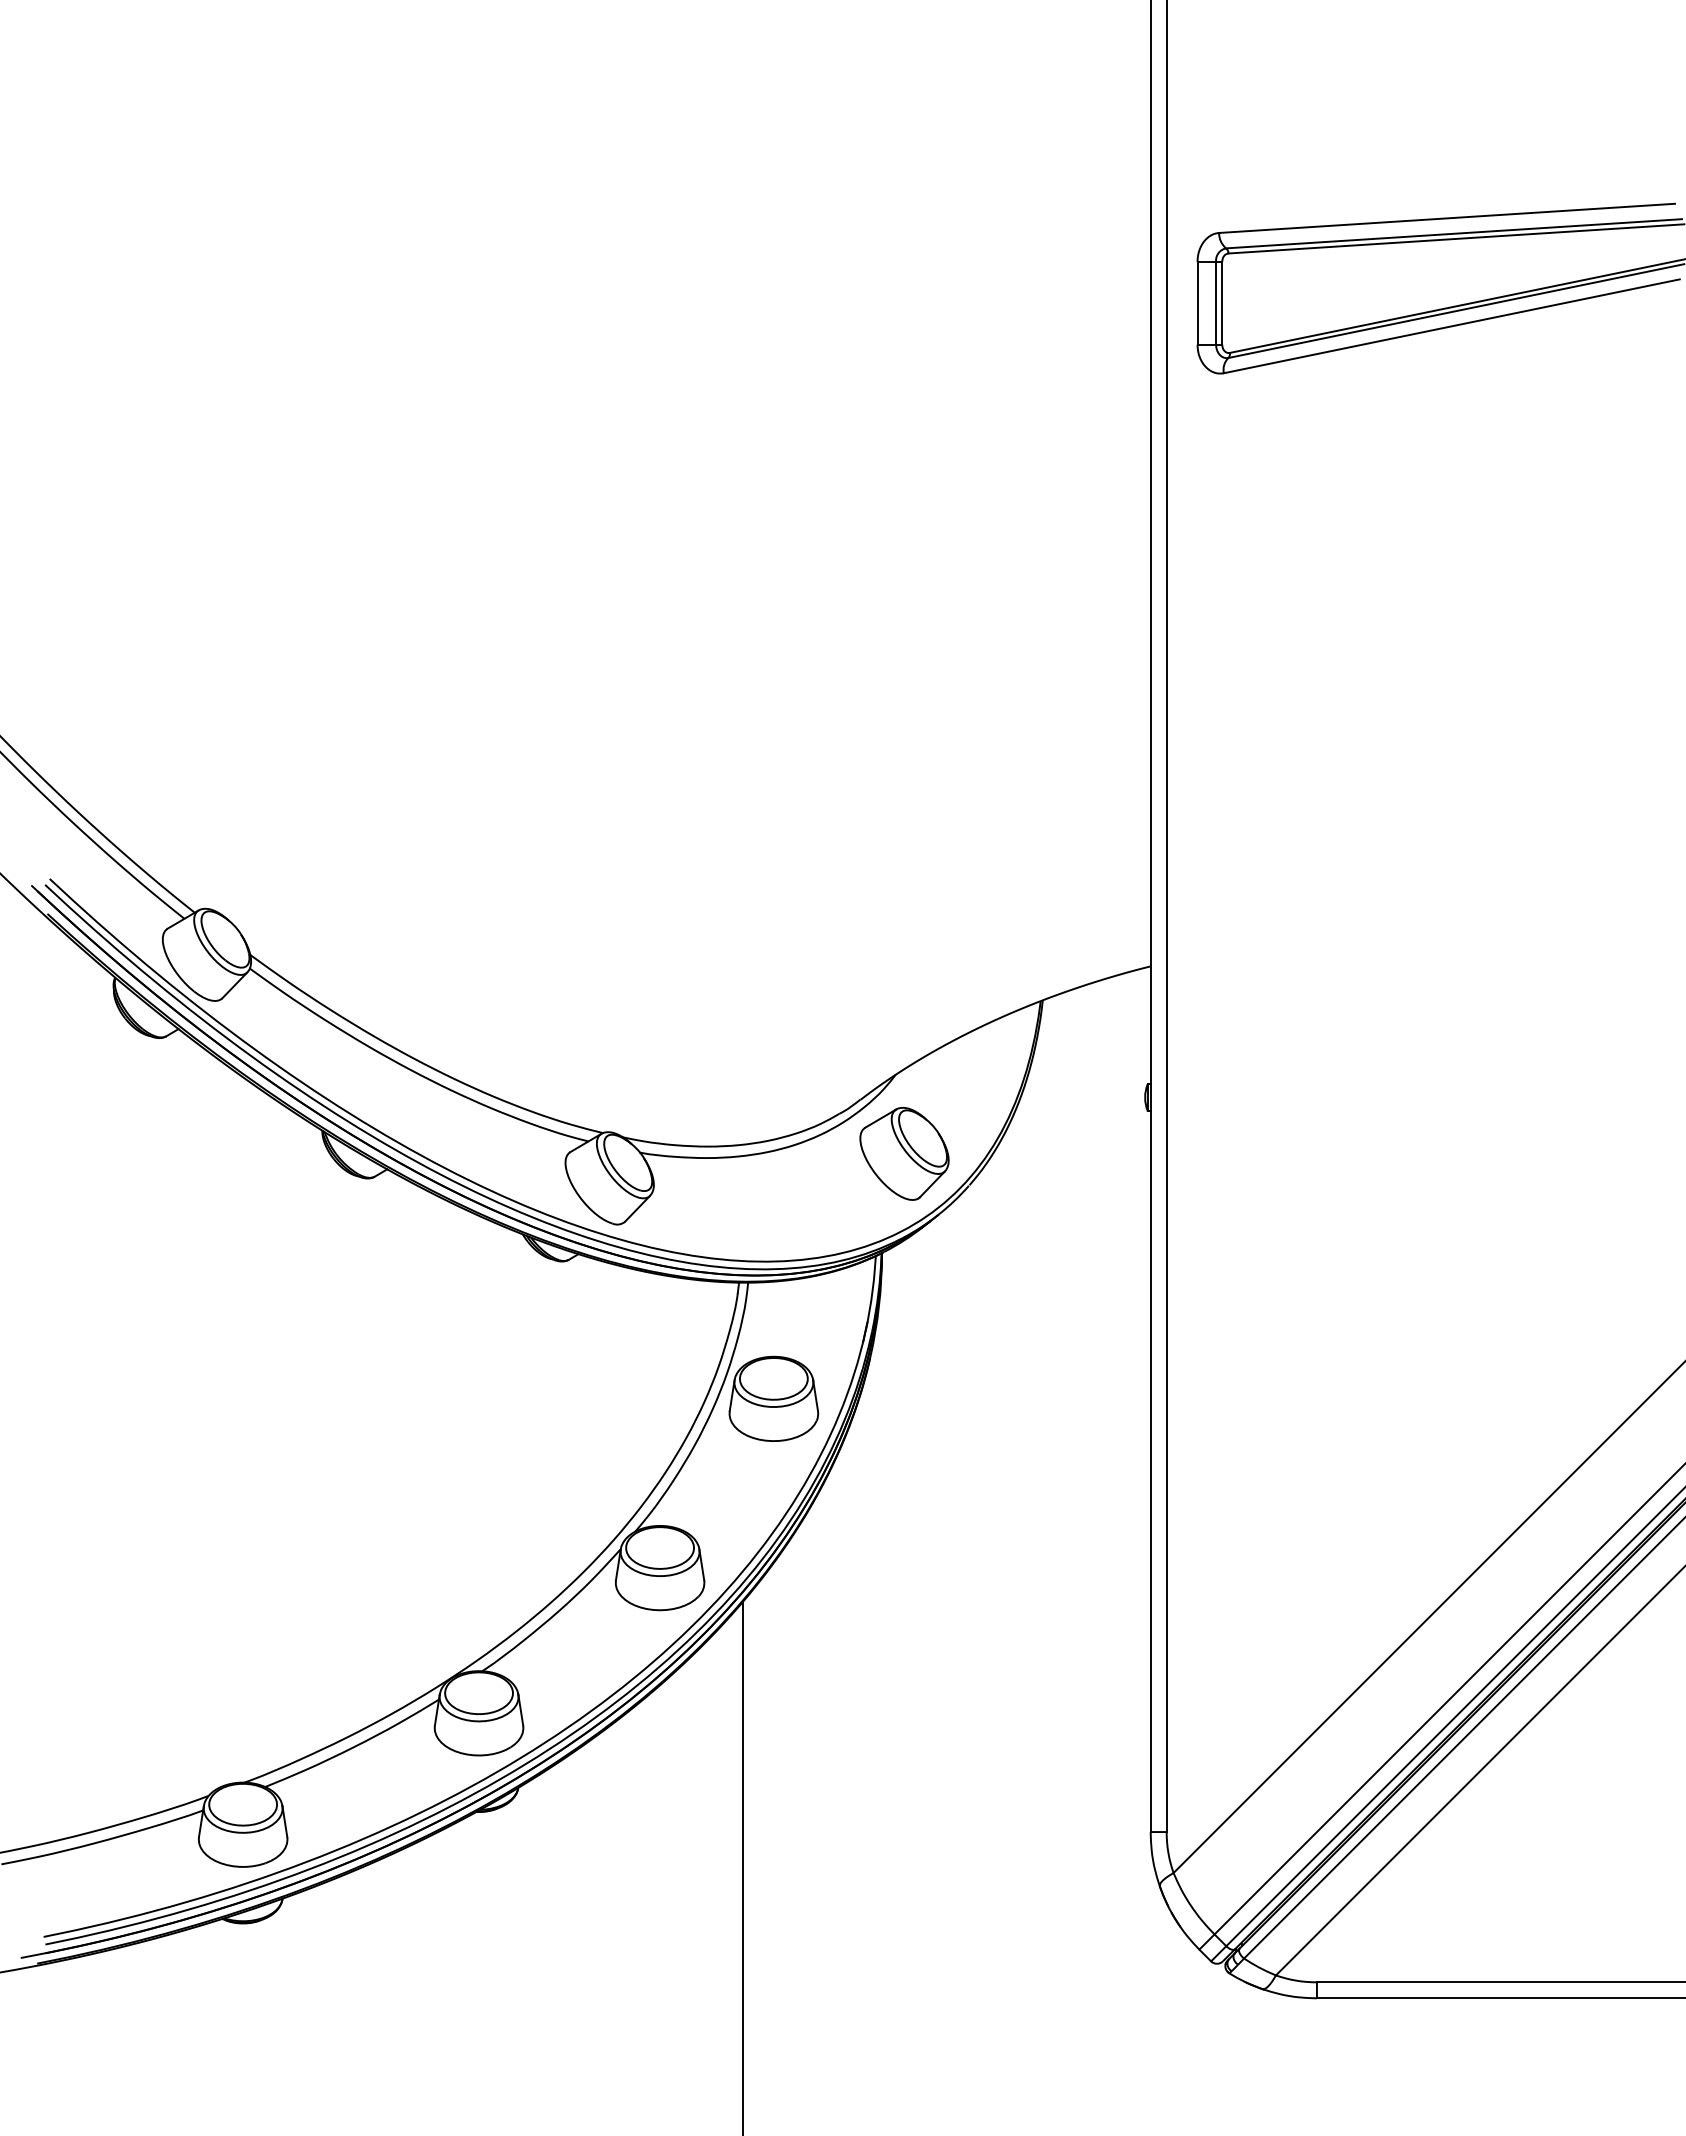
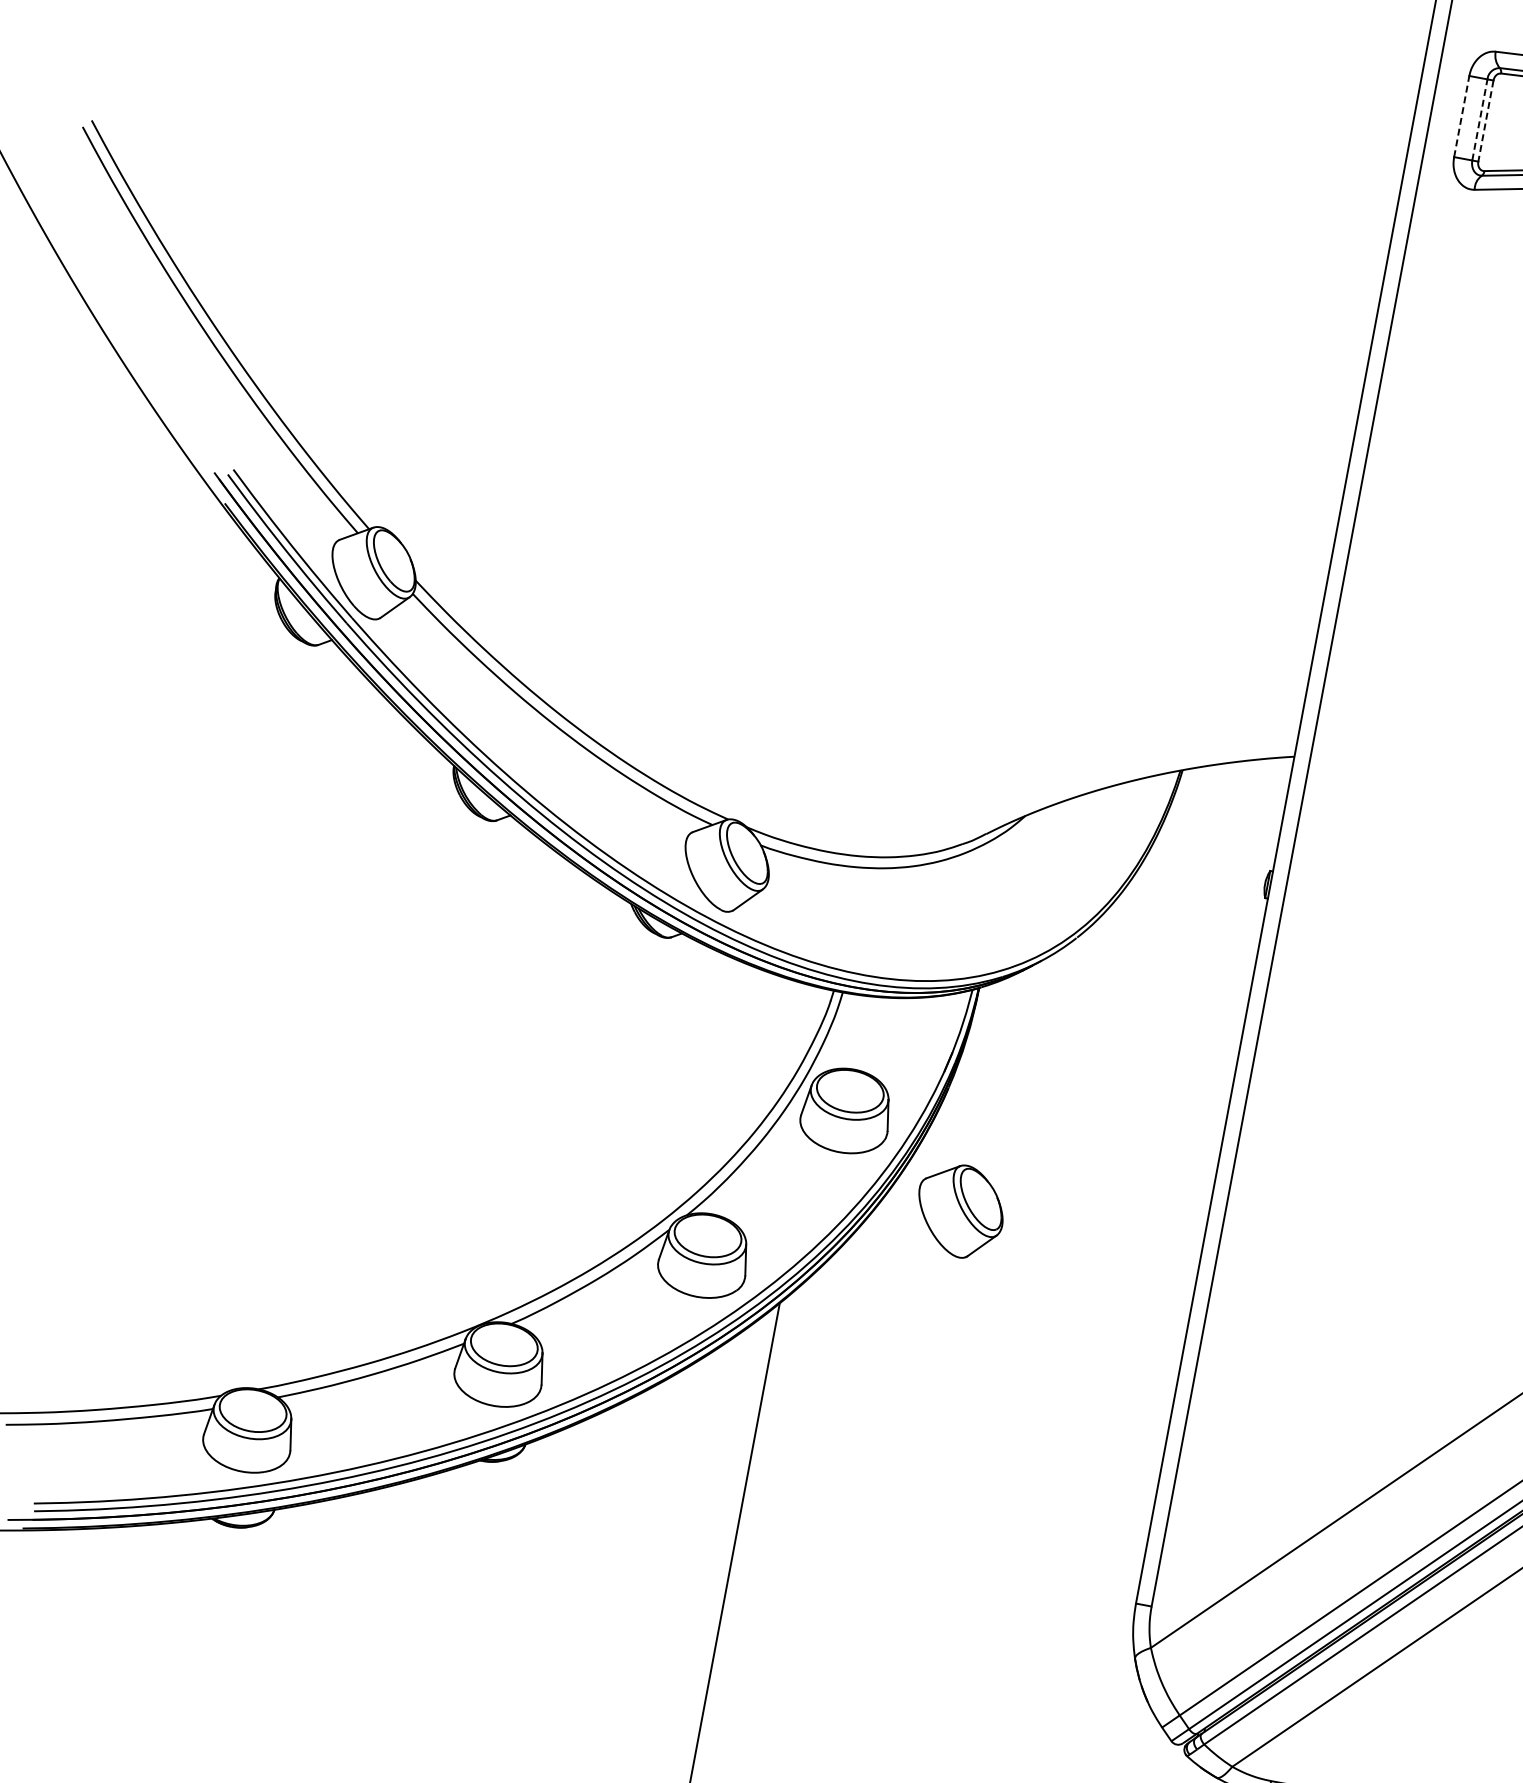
line: (1197, 302) -> (1461, 115), solid -> dashed
line: (1216, 302) -> (1480, 119), solid -> dashed
line: (1222, 303) -> (1486, 121), solid -> dashed
part: (904, 1153) -> (960, 1210), moved

